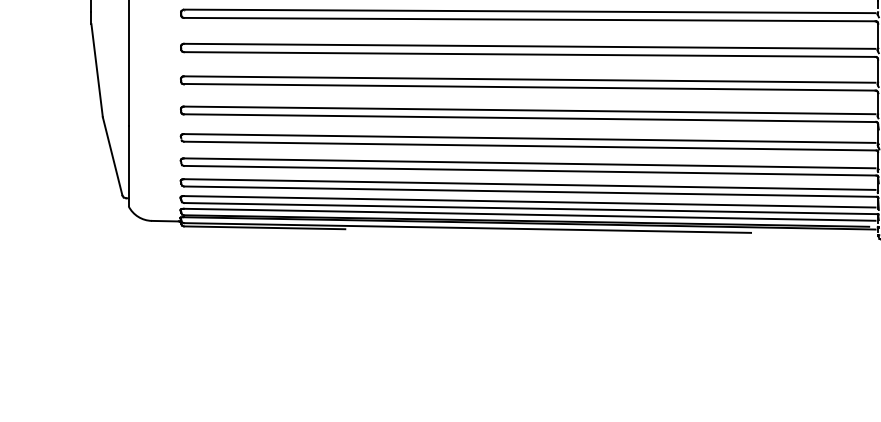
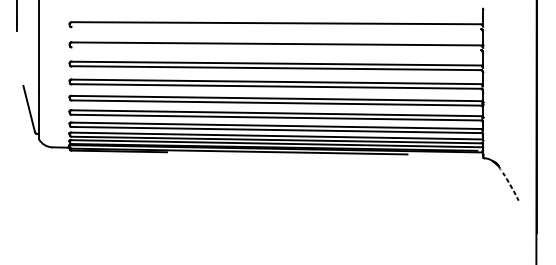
line: (530, 20) -> (276, 28), removed
line: (530, 54) -> (276, 48), removed
line: (96, 69) -> (19, 57), removed

